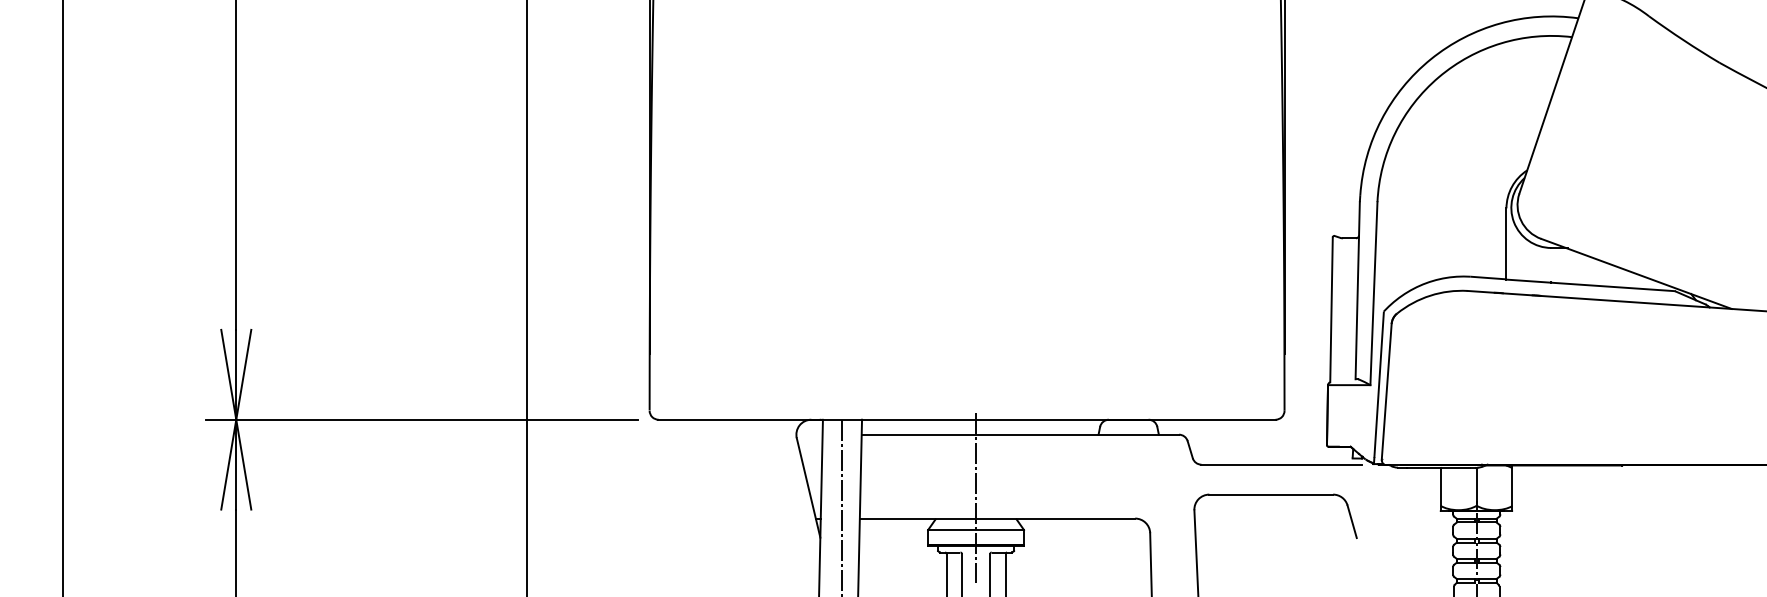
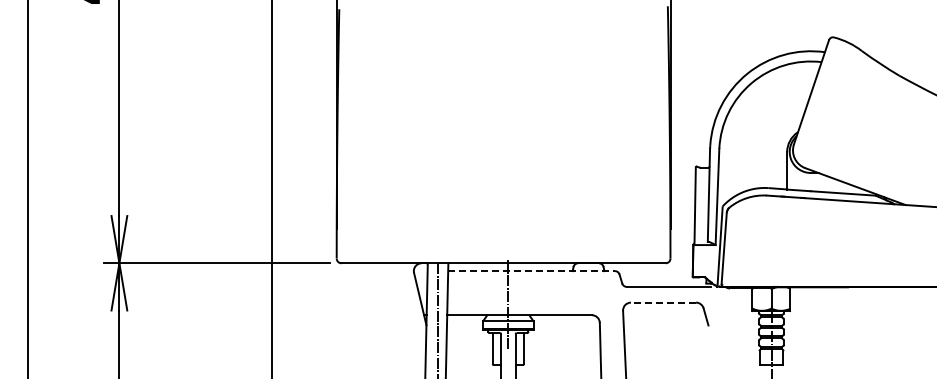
line: (1022, 435) -> (532, 271), solid -> dashed
line: (1271, 494) -> (663, 302), solid -> dashed

